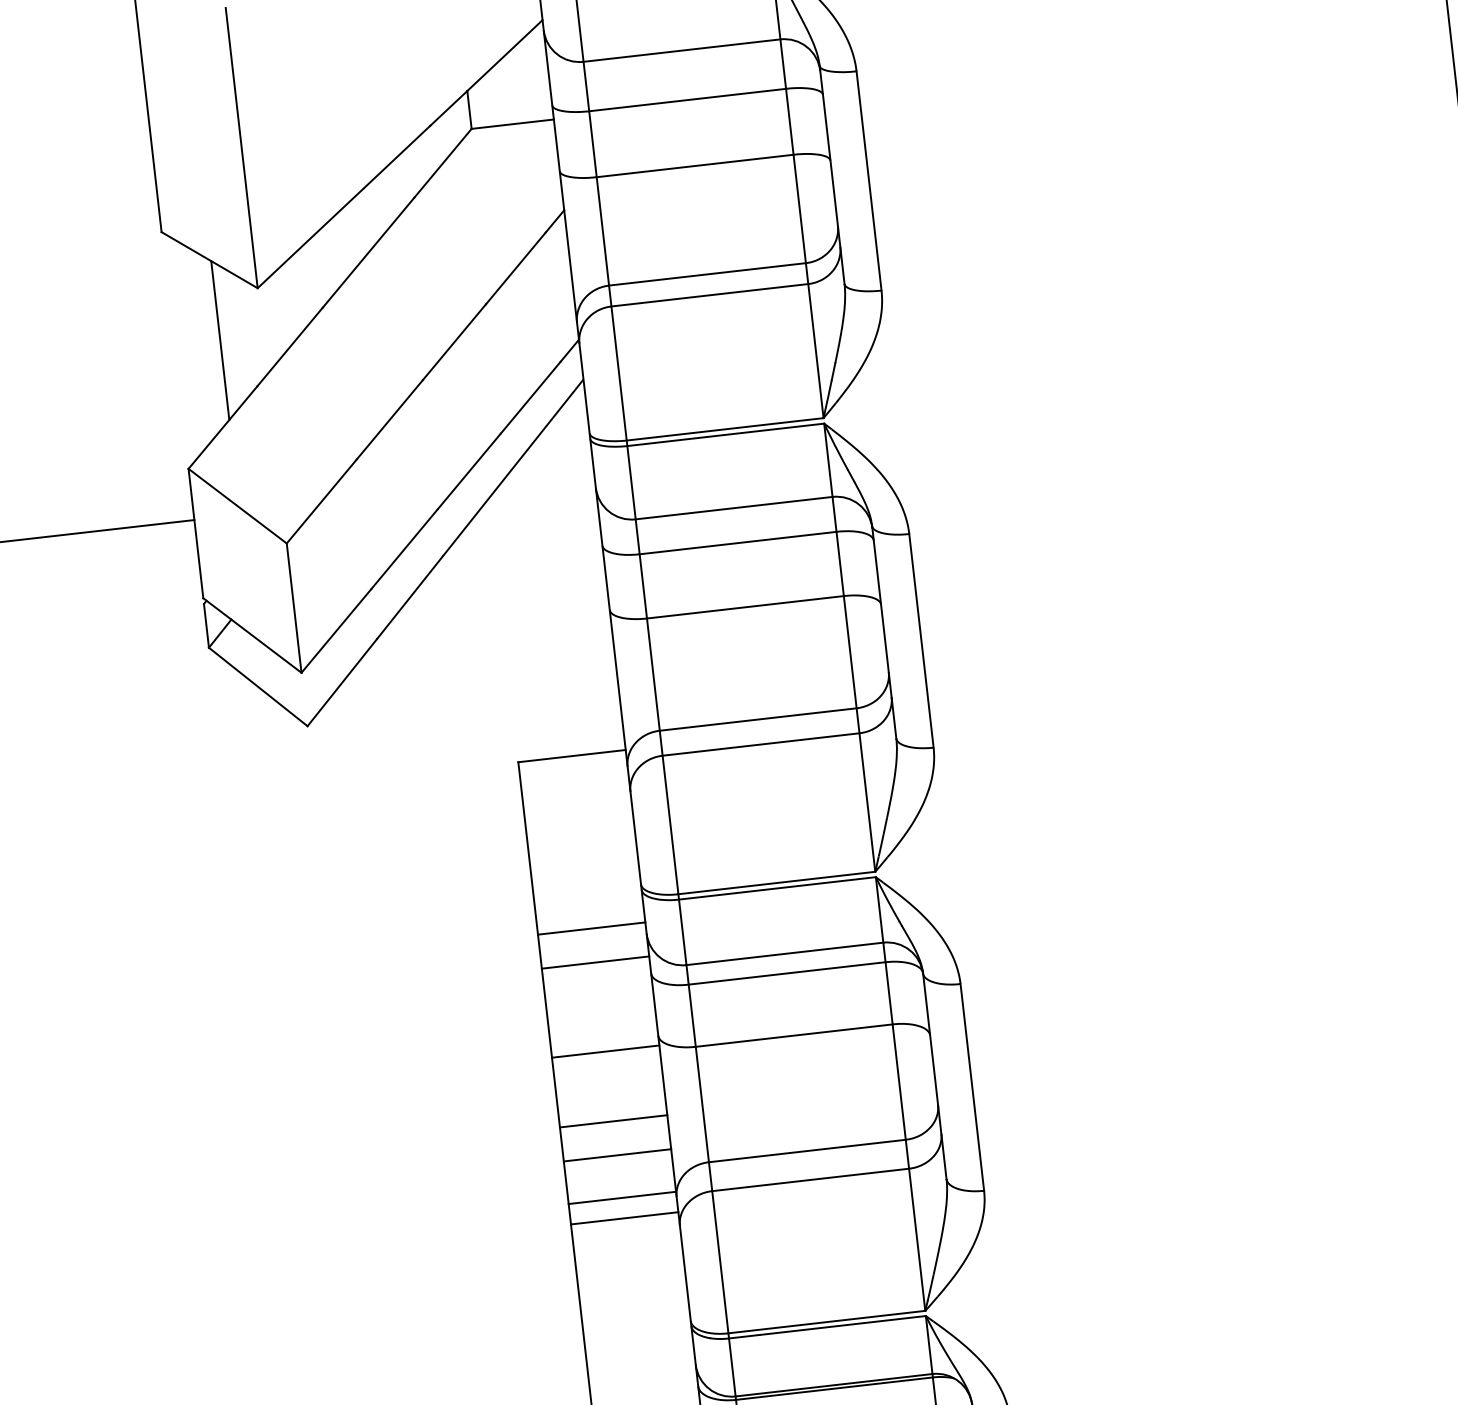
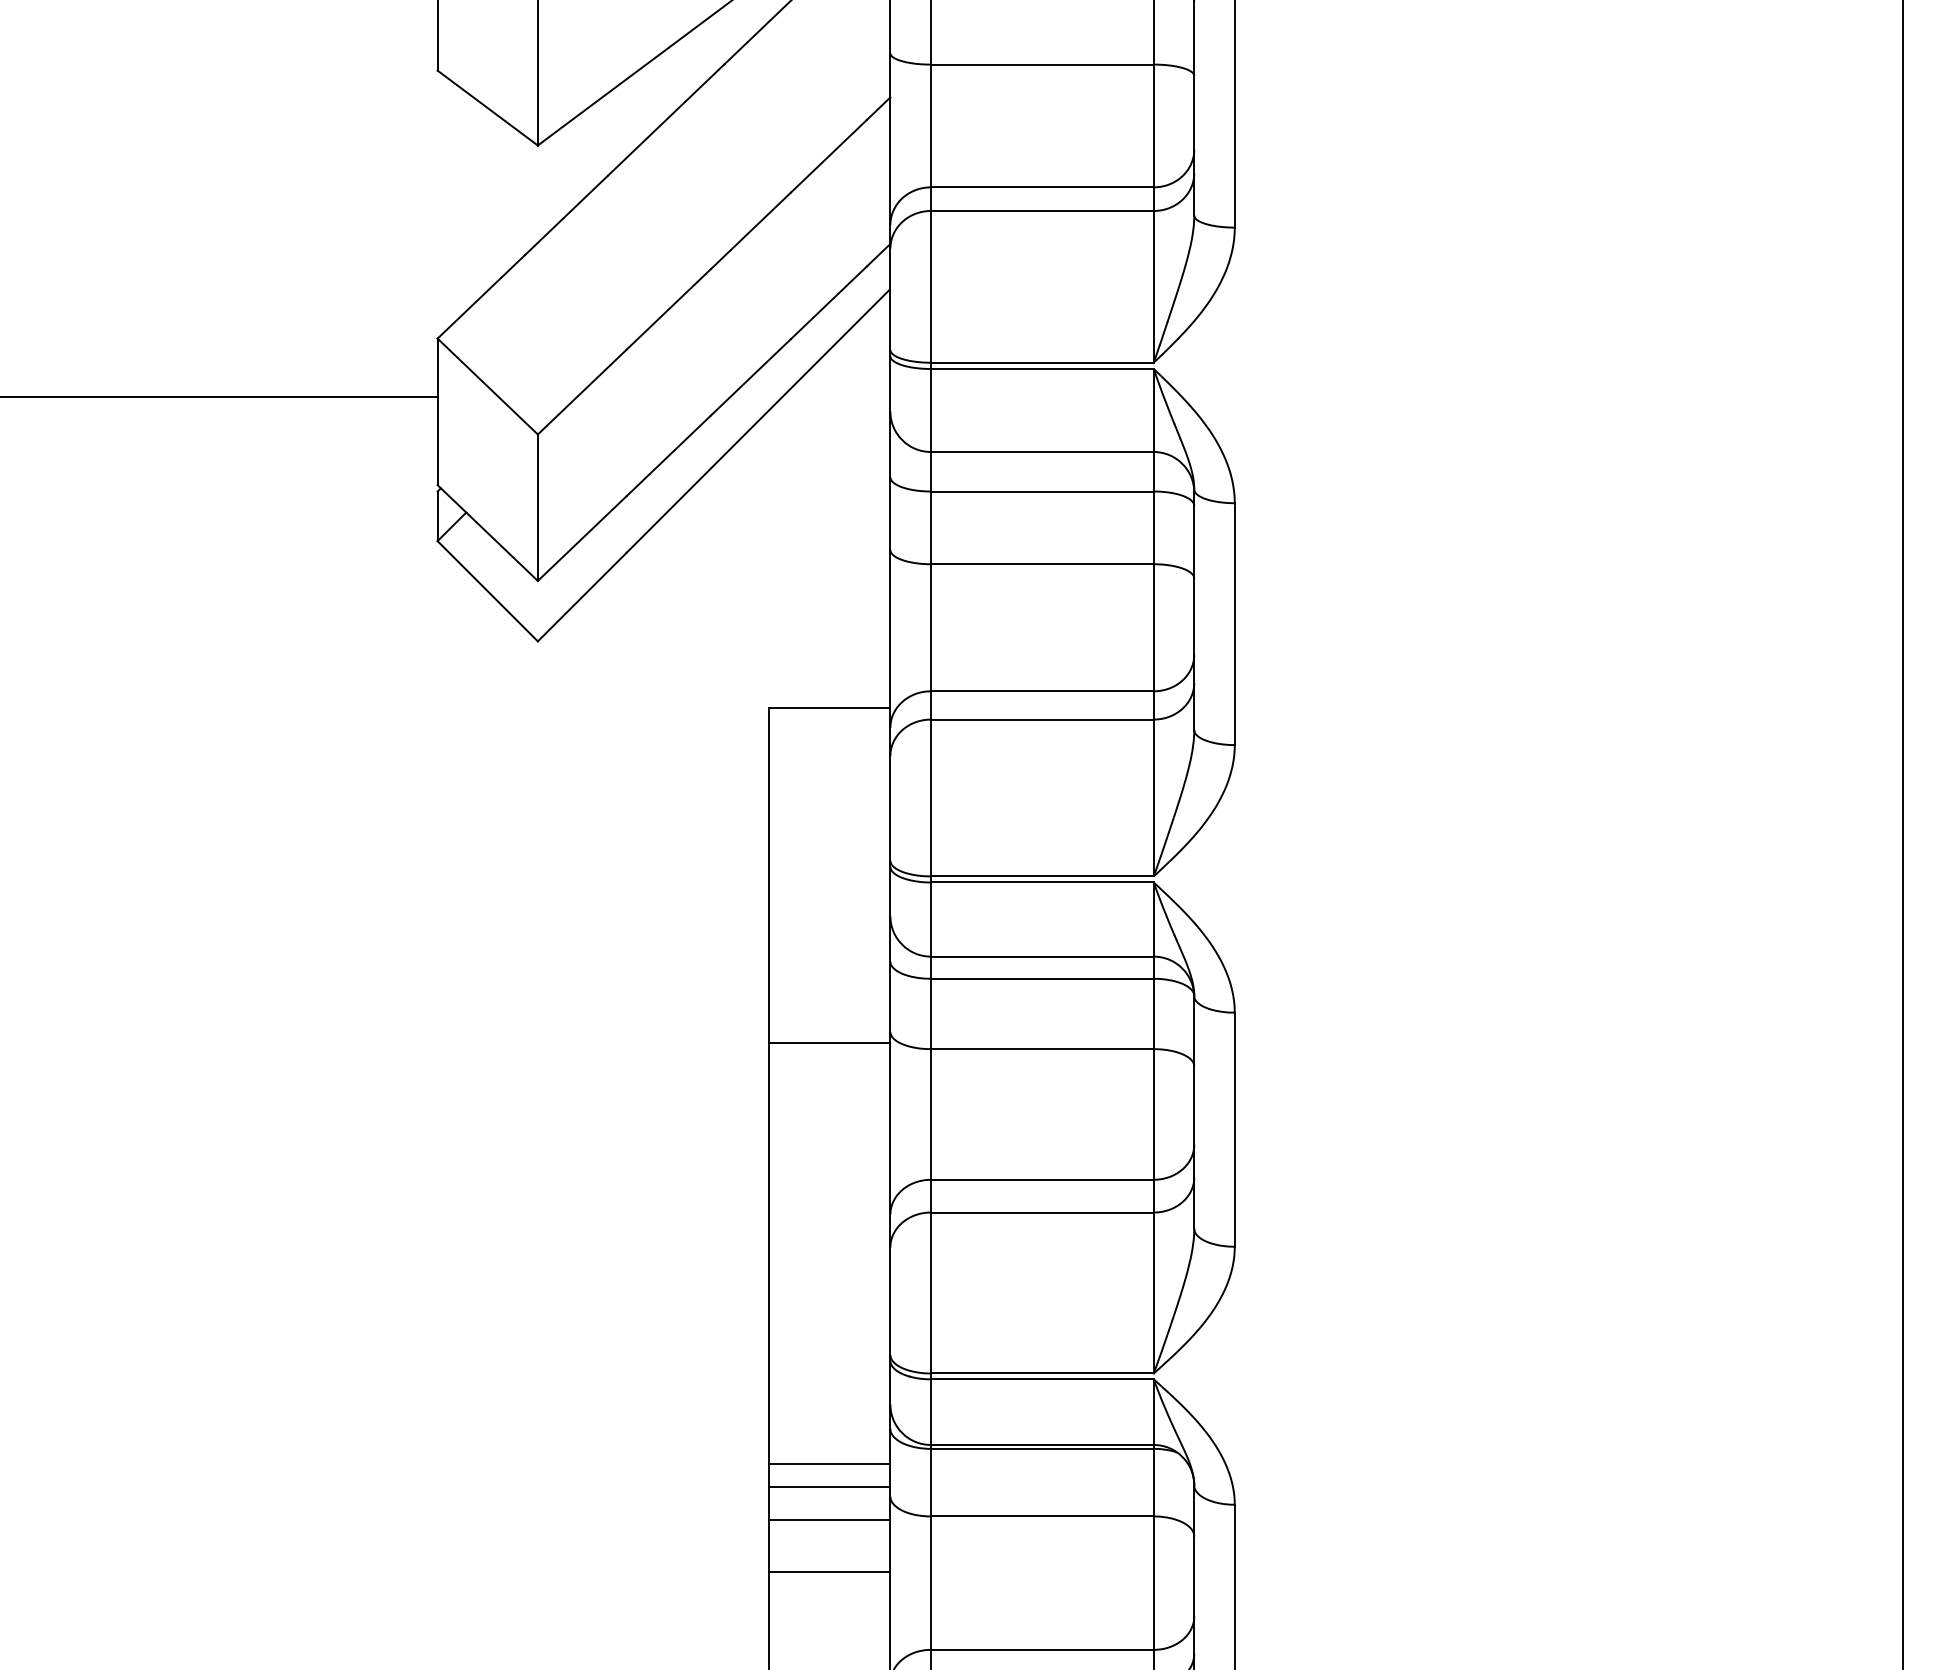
line: (220, 340) -> (489, 199), removed
line: (591, 928) -> (829, 903), removed
line: (595, 962) -> (829, 942), removed
line: (613, 1120) -> (829, 1121), removed
line: (617, 1155) -> (829, 1160), removed
line: (622, 1197) -> (829, 1208), removed
line: (624, 1218) -> (829, 1231), removed

